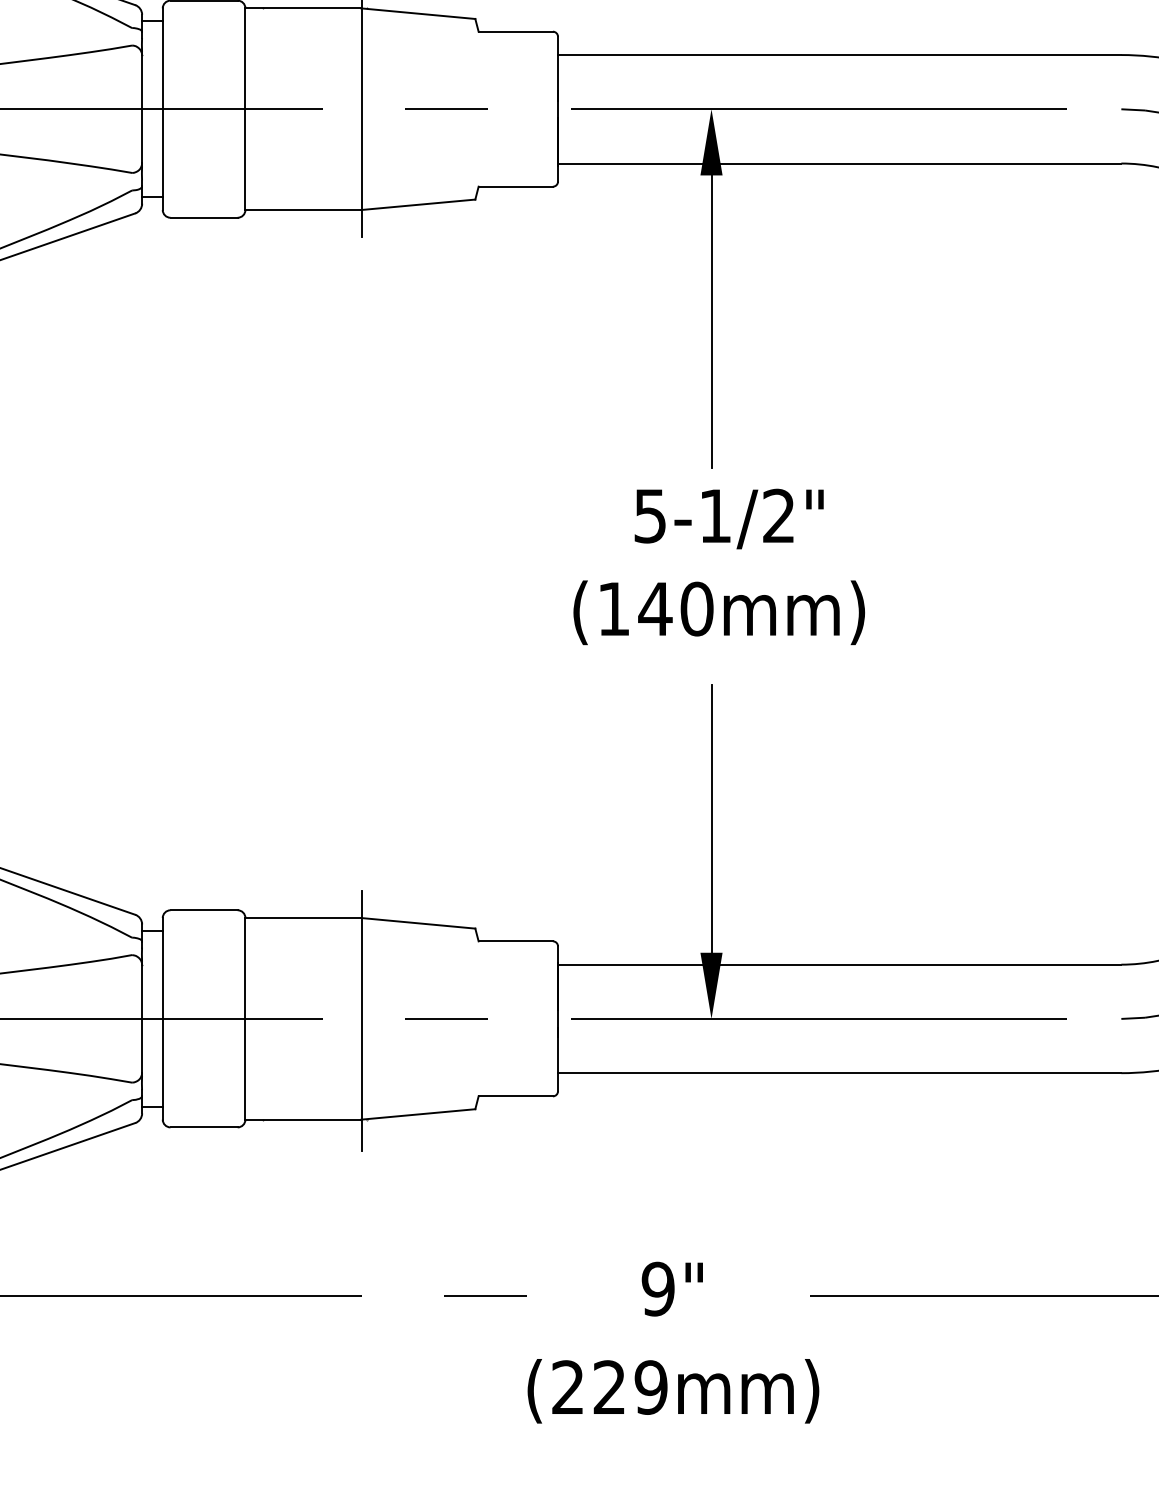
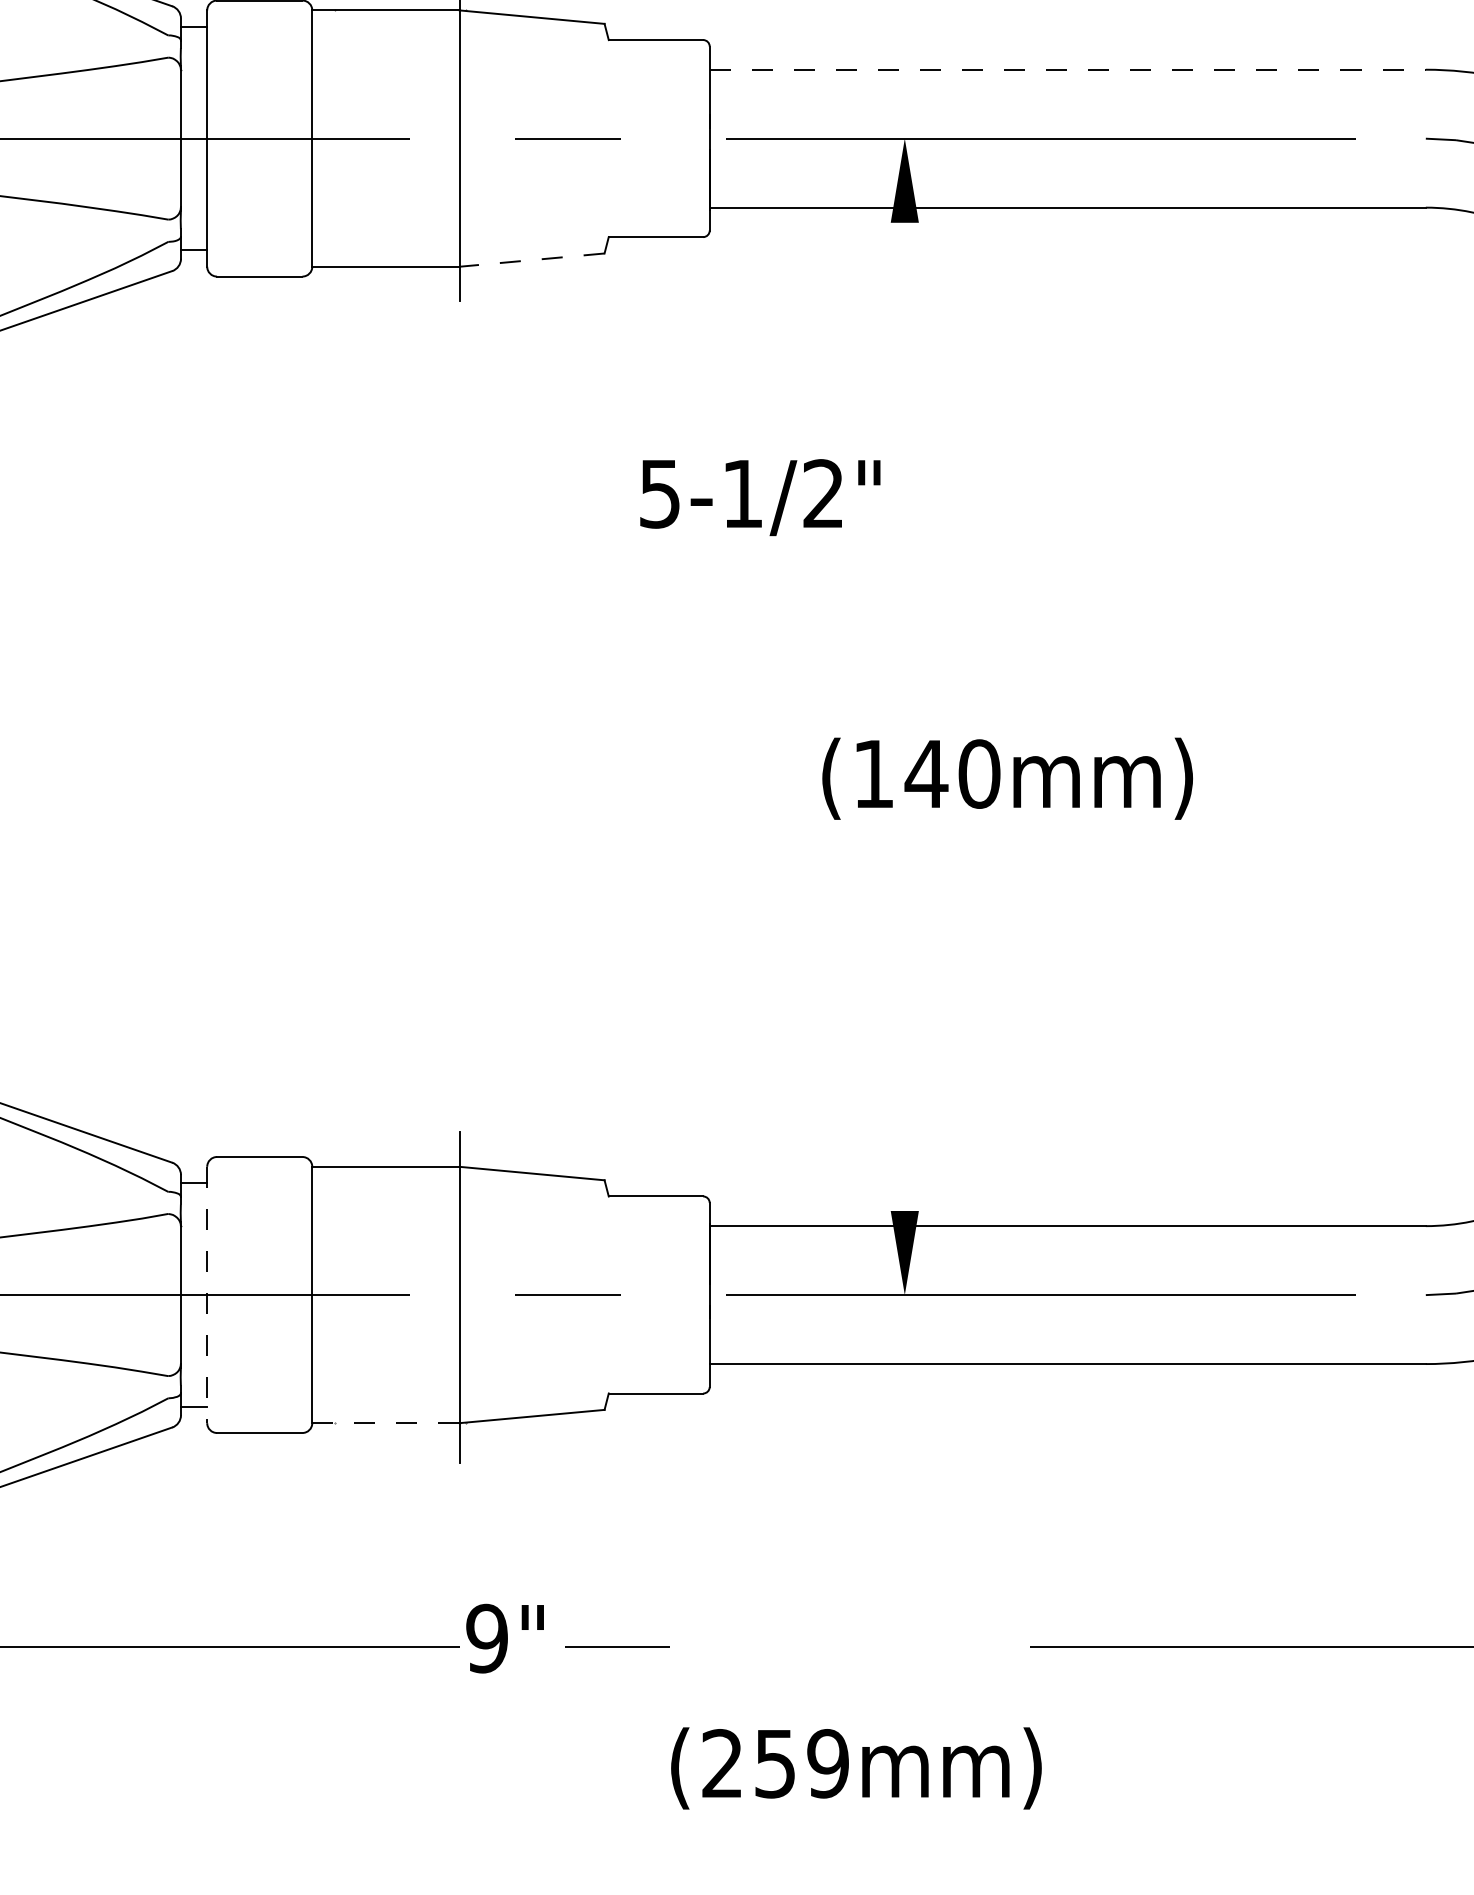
line: (840, 54) -> (1068, 69), solid -> dashed
line: (418, 205) -> (532, 260), solid -> dashed
line: (711, 321) -> (904, 408), removed
text: (729, 518) -> (760, 497), moved
text: (719, 612) -> (1007, 778), moved
line: (711, 818) -> (904, 1040), removed
line: (162, 1019) -> (207, 1295), solid -> dashed
line: (303, 1119) -> (386, 1423), solid -> dashed
text: (671, 1289) -> (504, 1638), moved
text: (608, 1387) -> (774, 1763), (229mm) -> (259mm)

